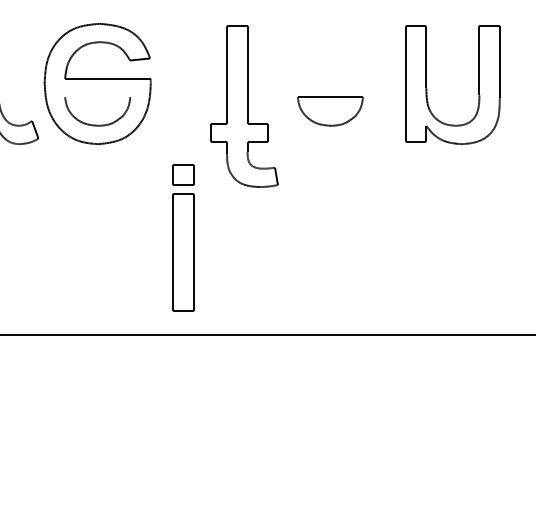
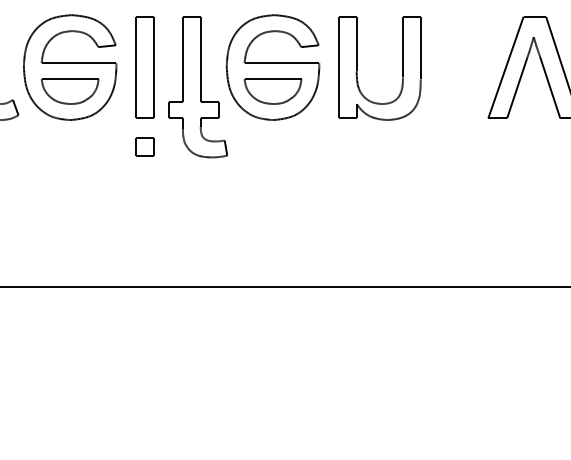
part: (329, 83) -> (272, 67), added
line: (96, 97) -> (69, 79), added
part: (183, 252) -> (144, 67), moved

